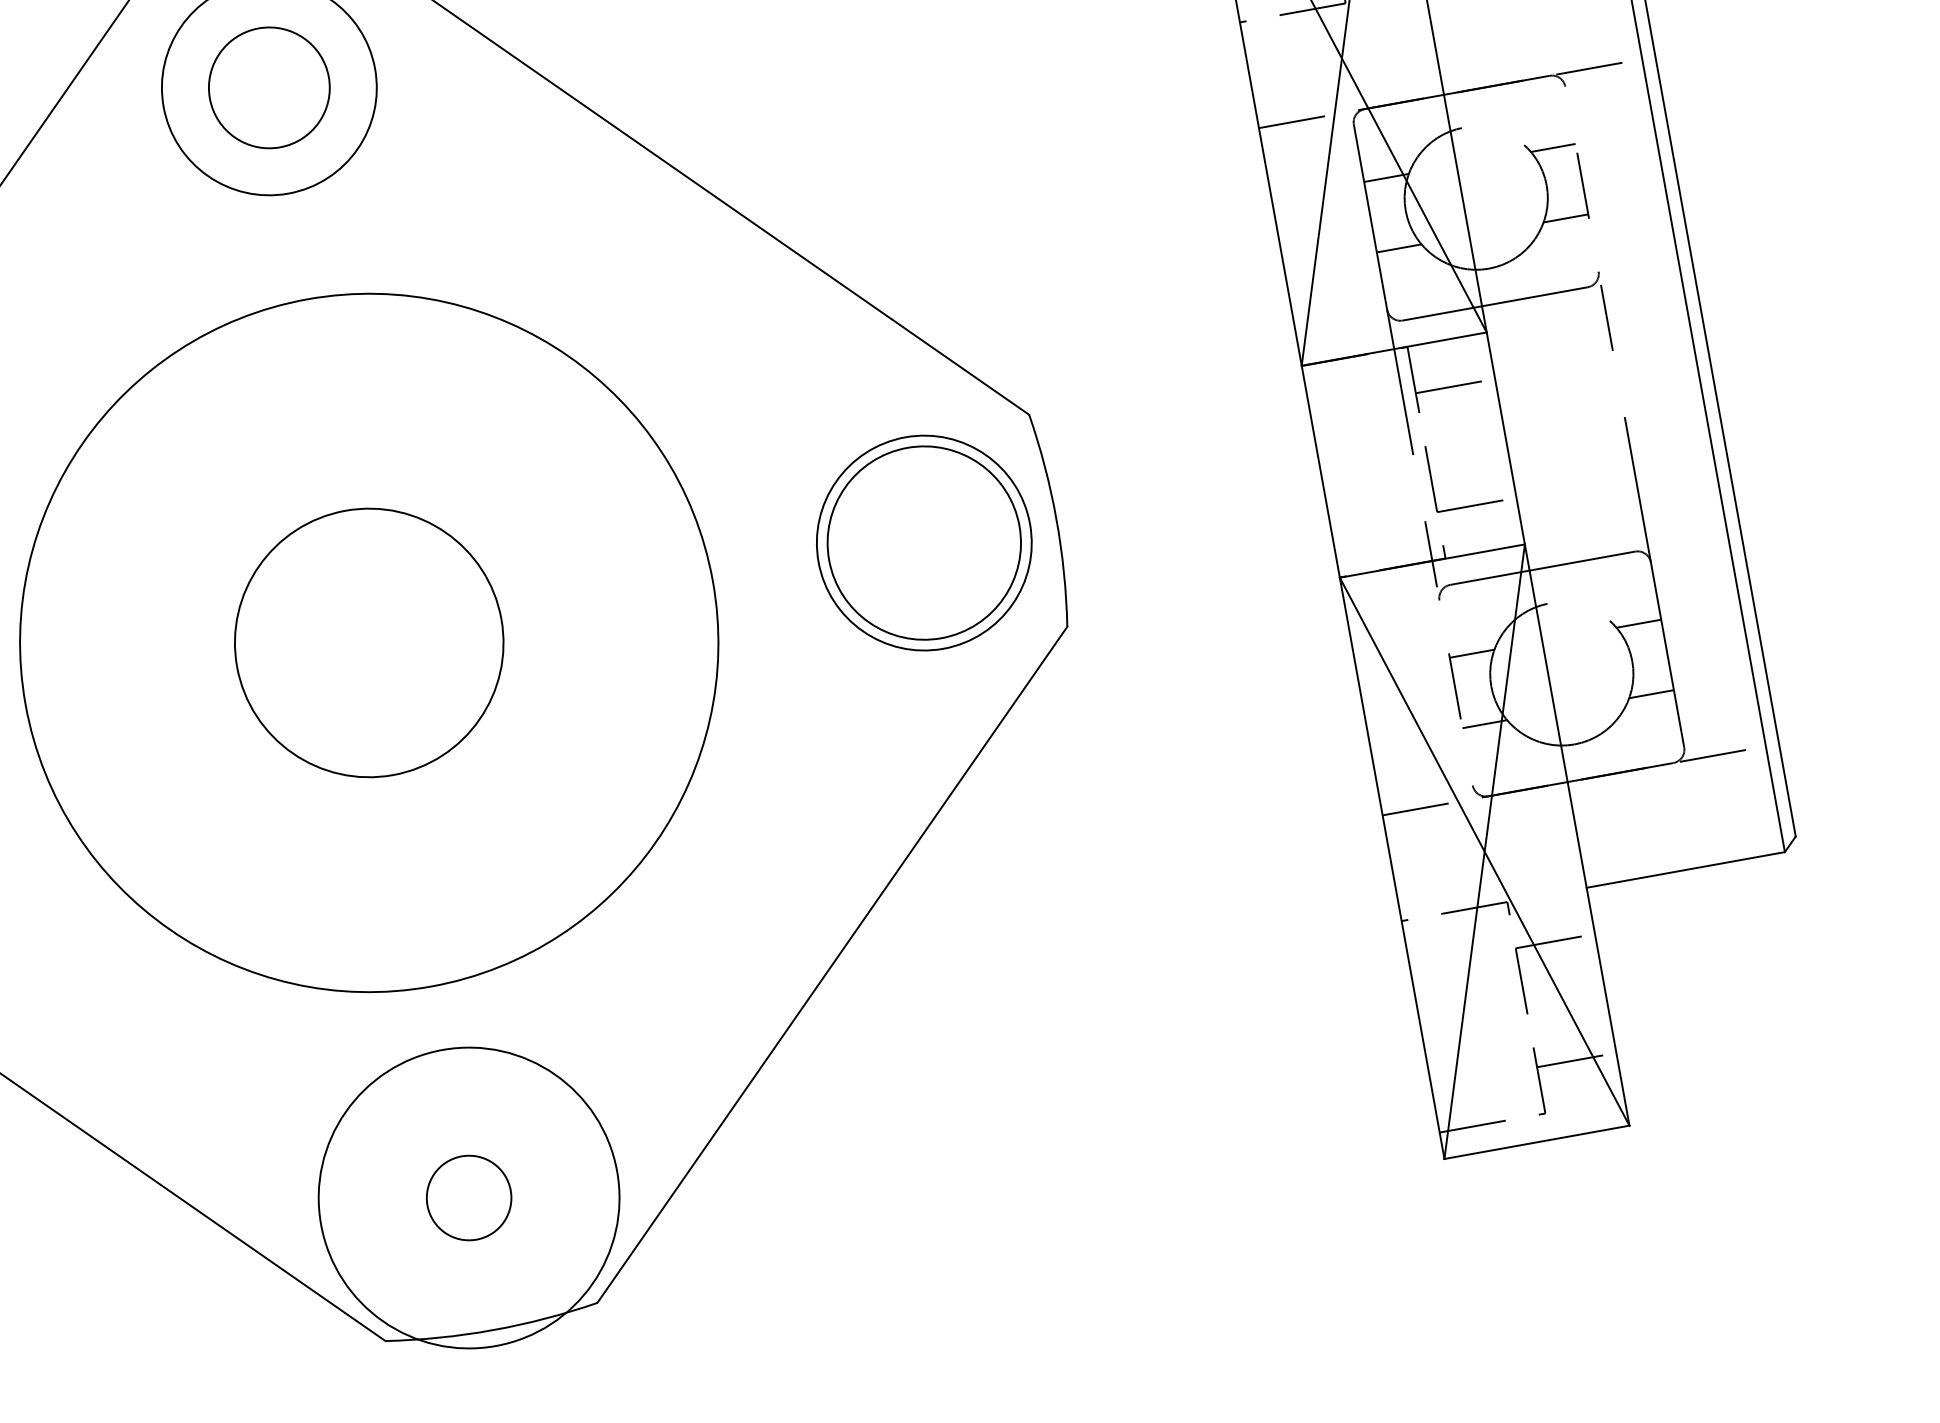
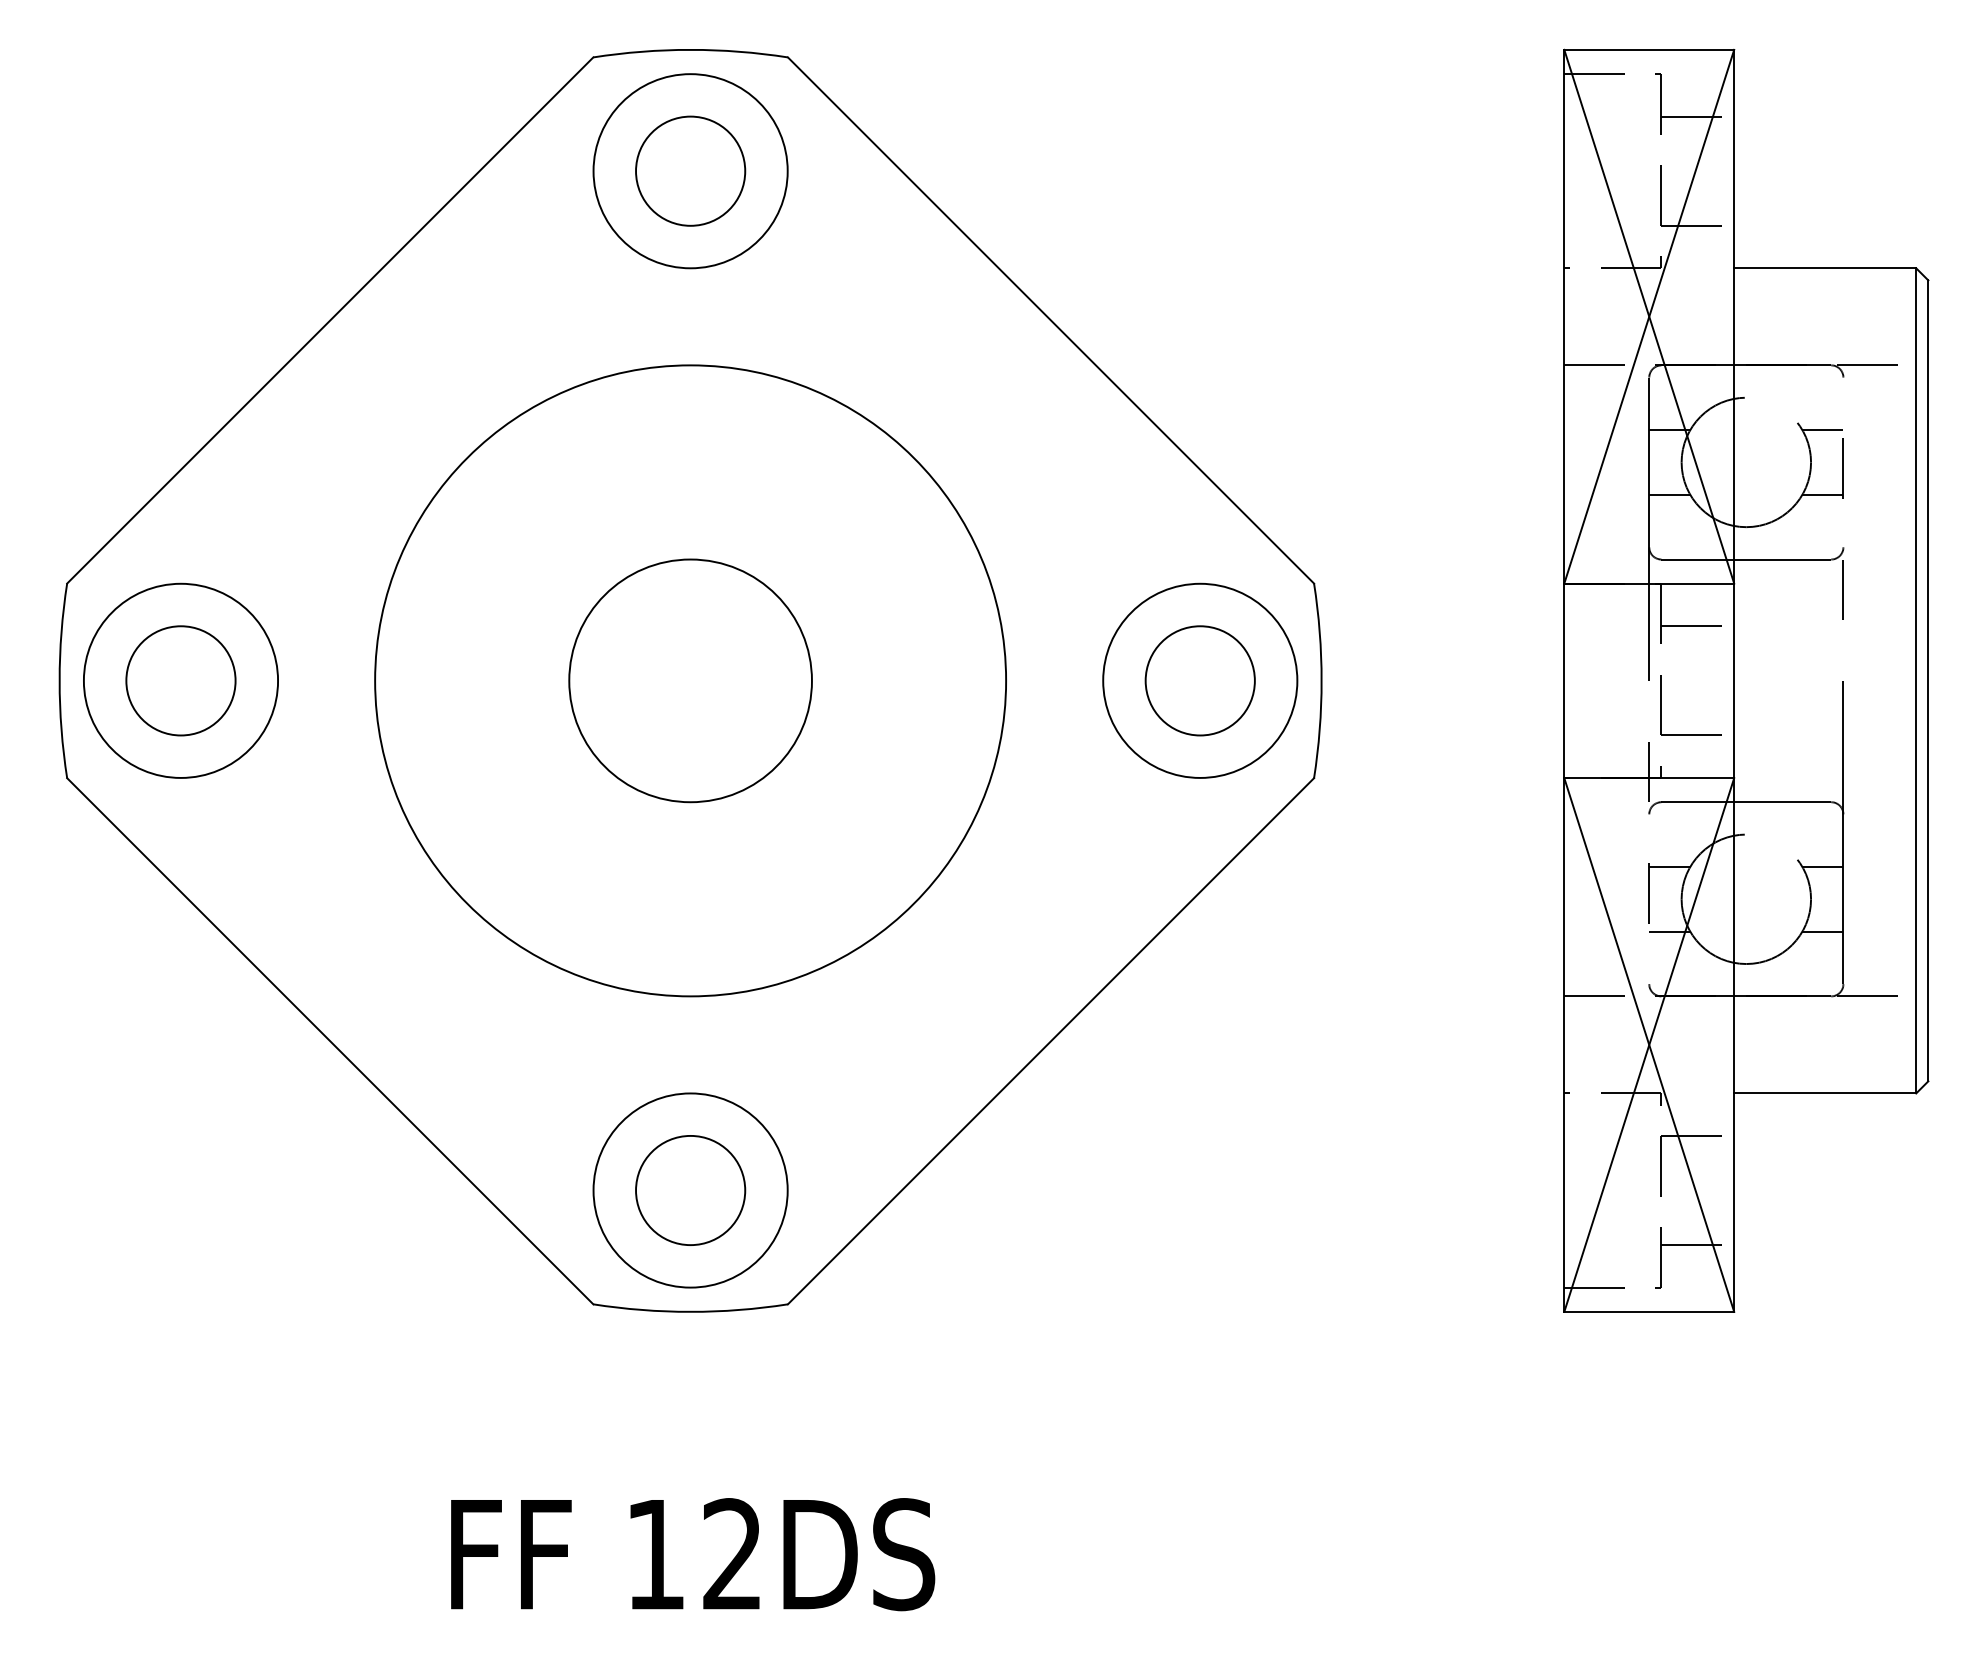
circle: (923, 542) -> (1199, 680), size x0.62
circle: (468, 1198) -> (690, 1190), size x0.71
circle: (468, 1198) -> (690, 1190), size x1.43

